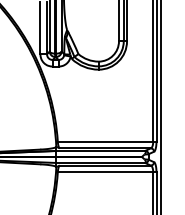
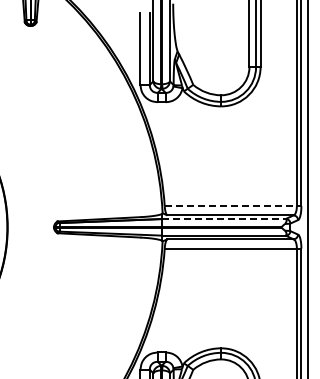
line: (107, 141) -> (233, 206), solid -> dashed
line: (100, 151) -> (223, 219), solid -> dashed

